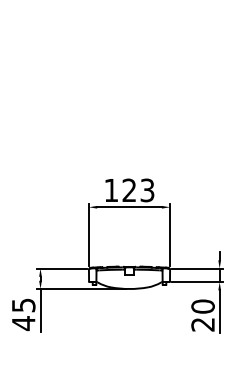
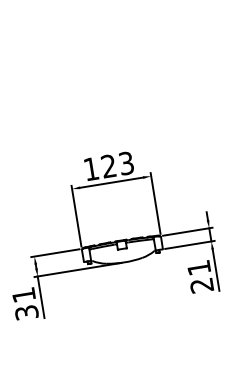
text: (202, 306) -> (198, 267), 20 -> 21
text: (23, 314) -> (25, 304), 45 -> 31

